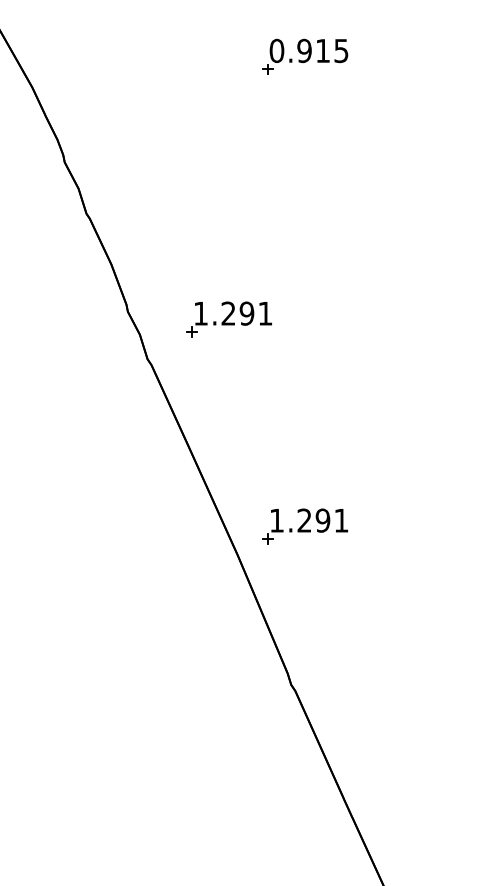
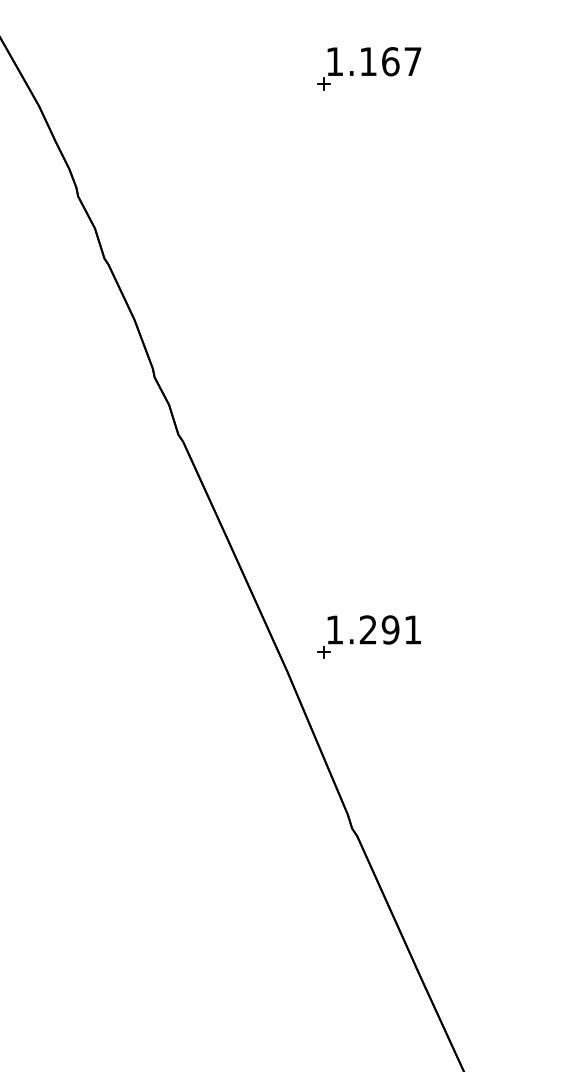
text: (308, 50) -> (373, 61), 0.915 -> 1.167
part: (228, 319) -> (276, 386), removed

